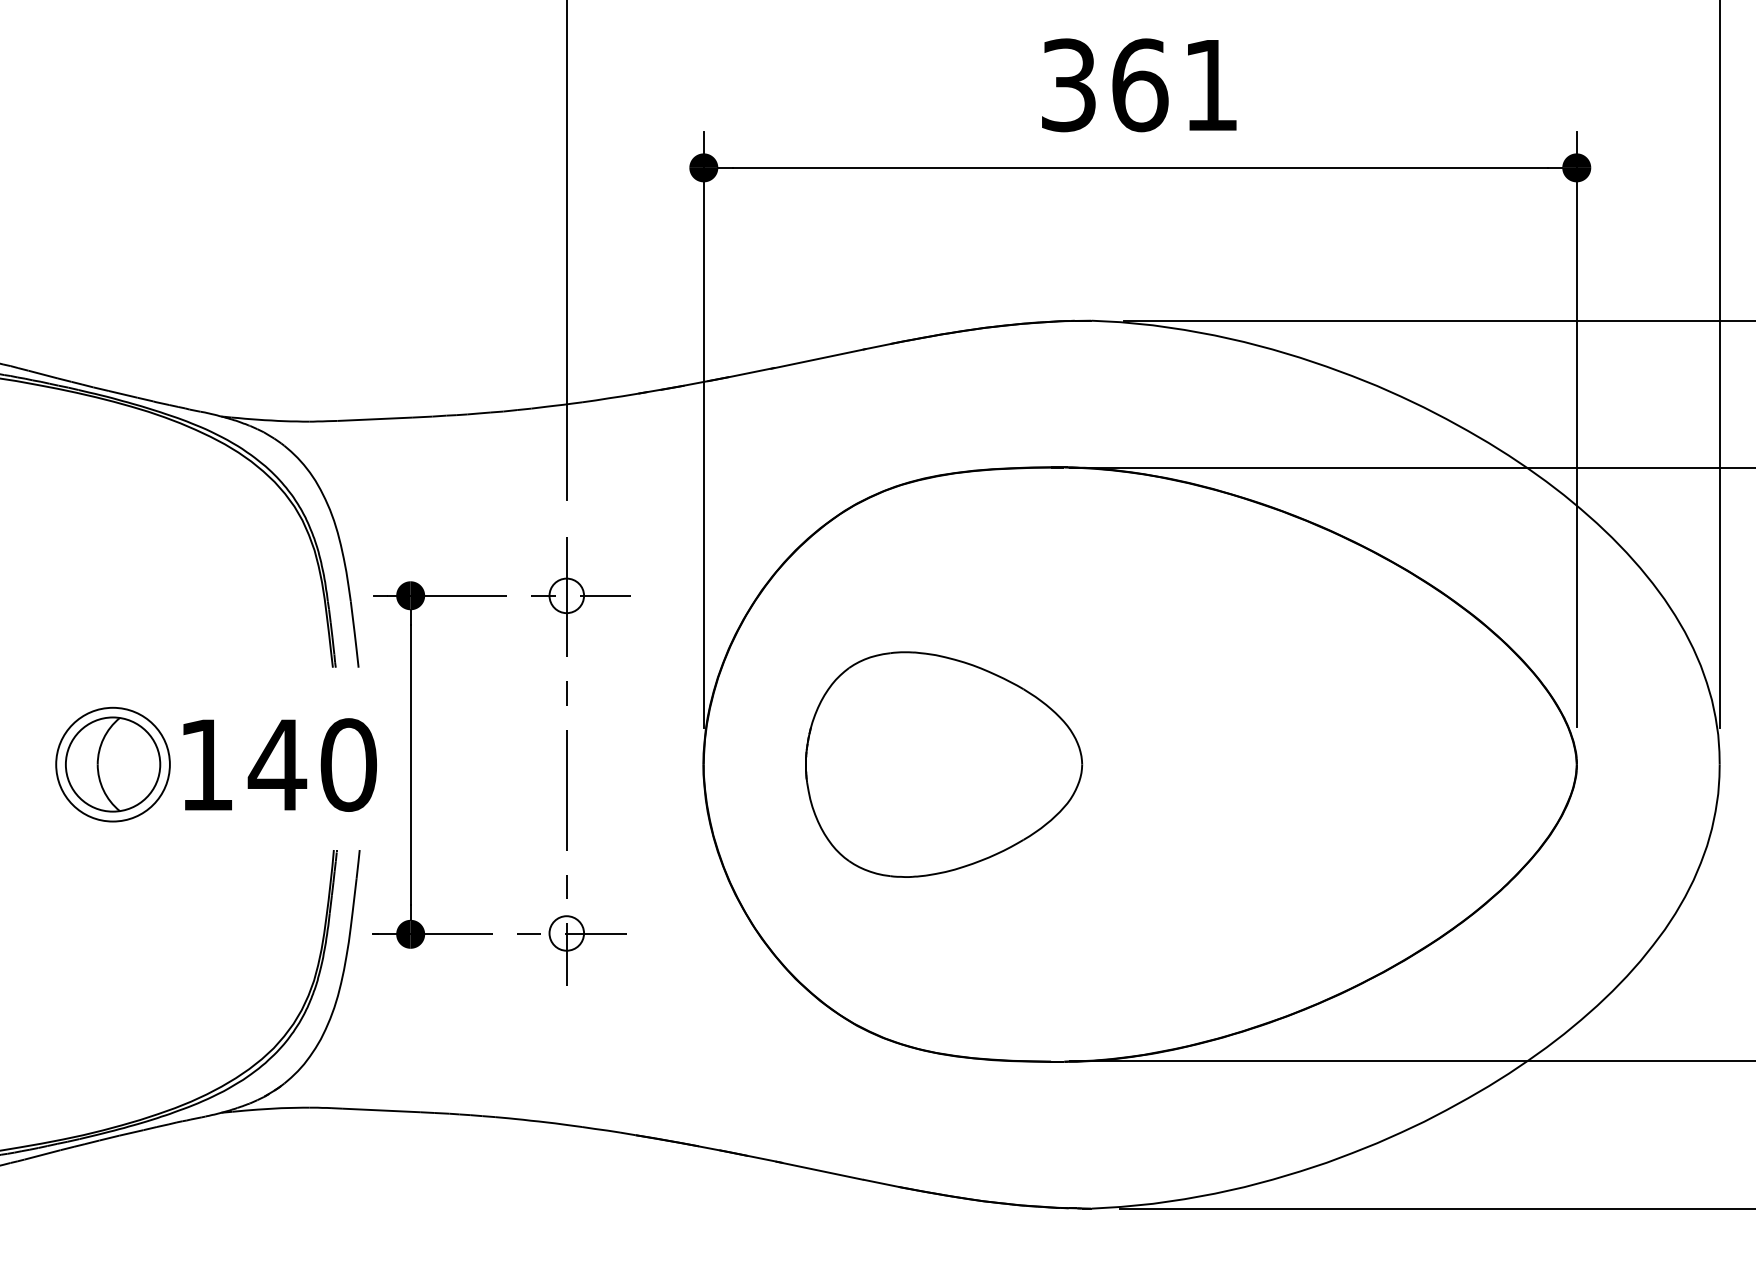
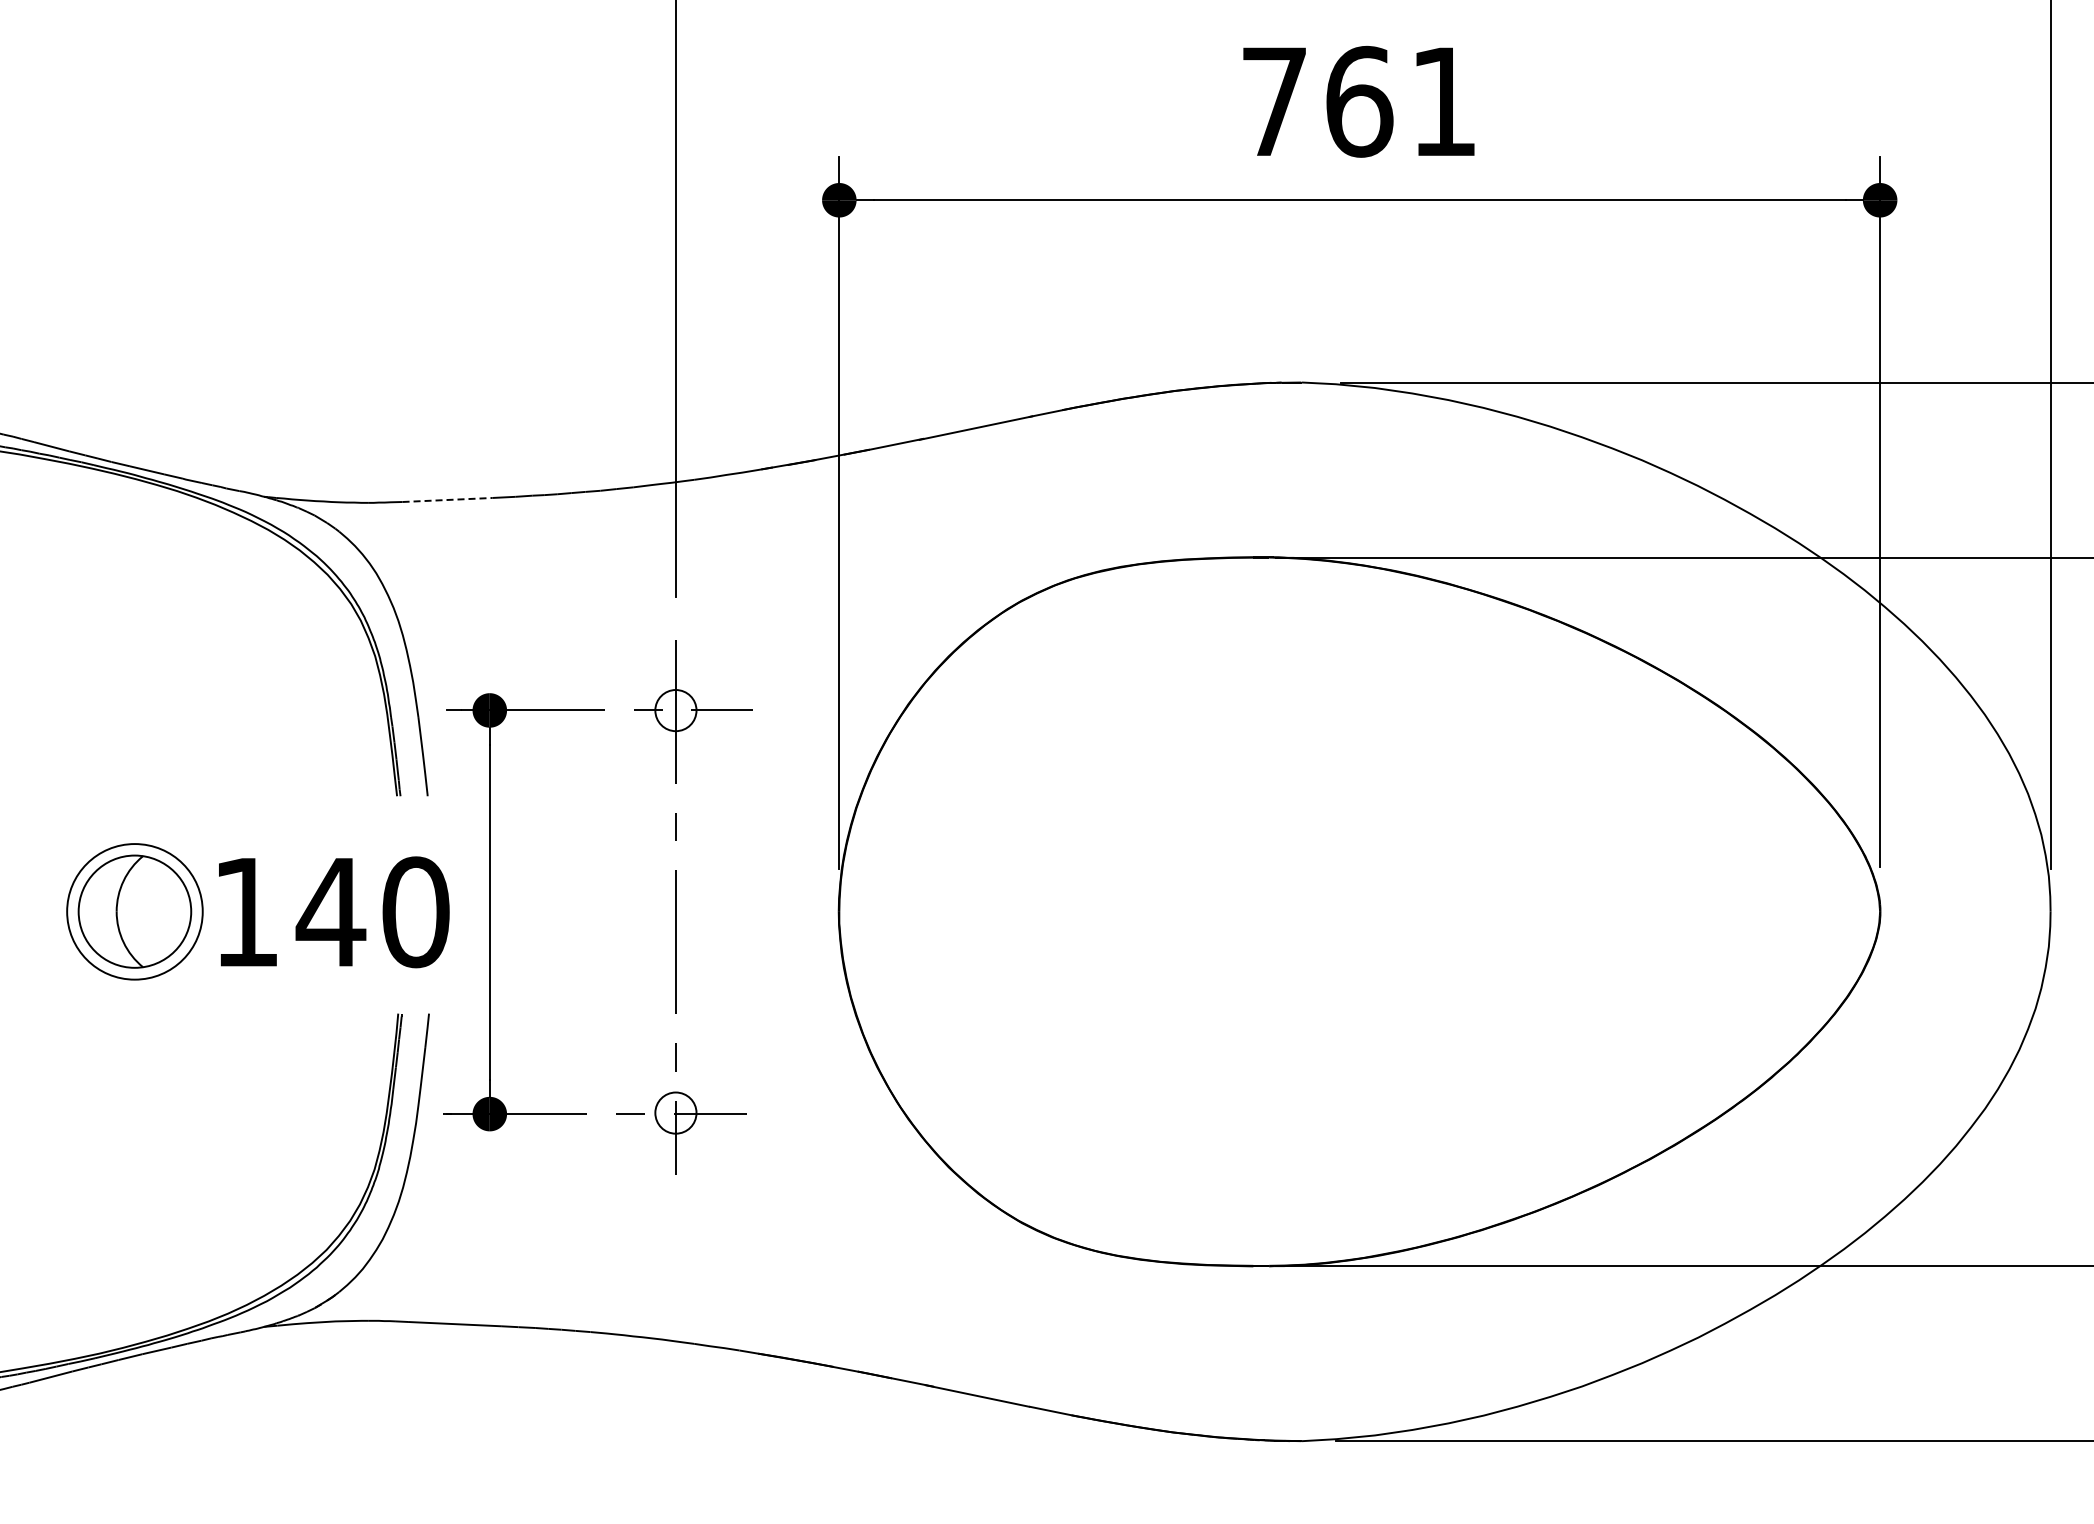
text: (1068, 85) -> (1274, 101), 361 -> 761
line: (375, 418) -> (447, 499), solid -> dashed
part: (943, 764) -> (1125, 911), removed

